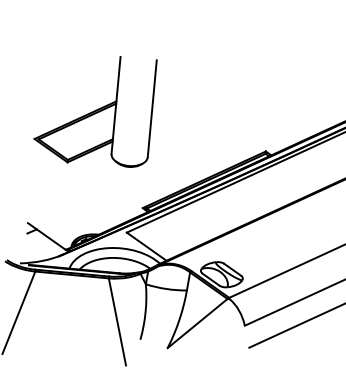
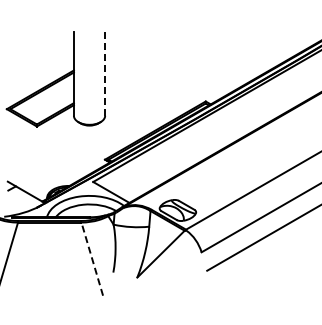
line: (152, 108) -> (105, 73), solid -> dashed
line: (117, 321) -> (92, 258), solid -> dashed

